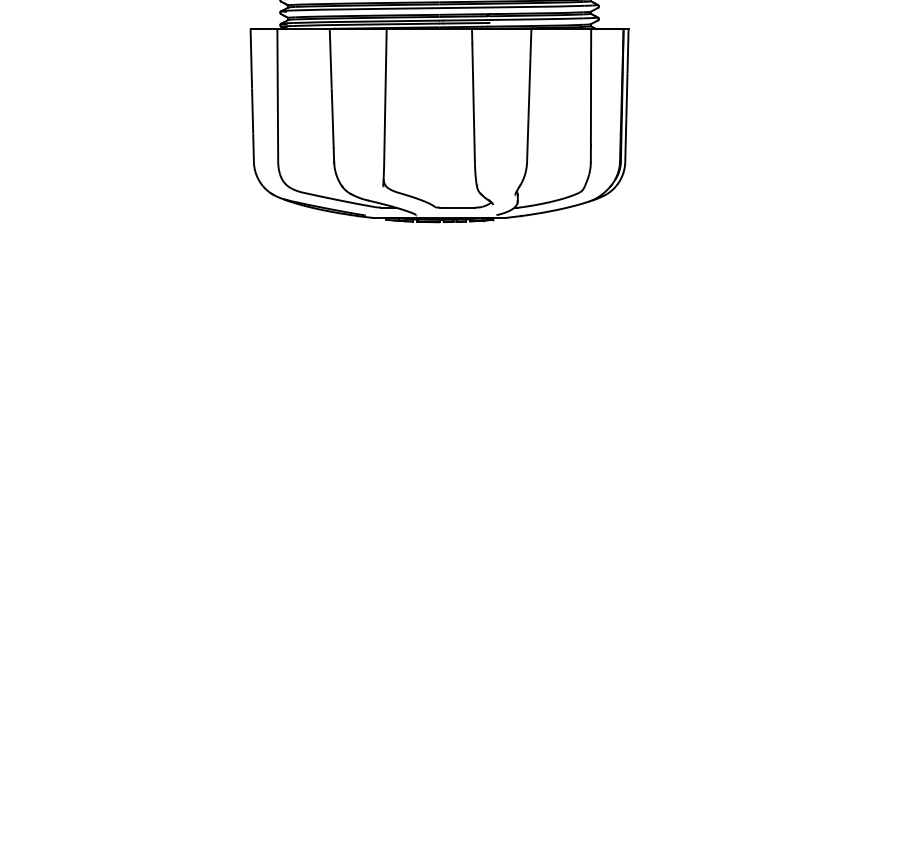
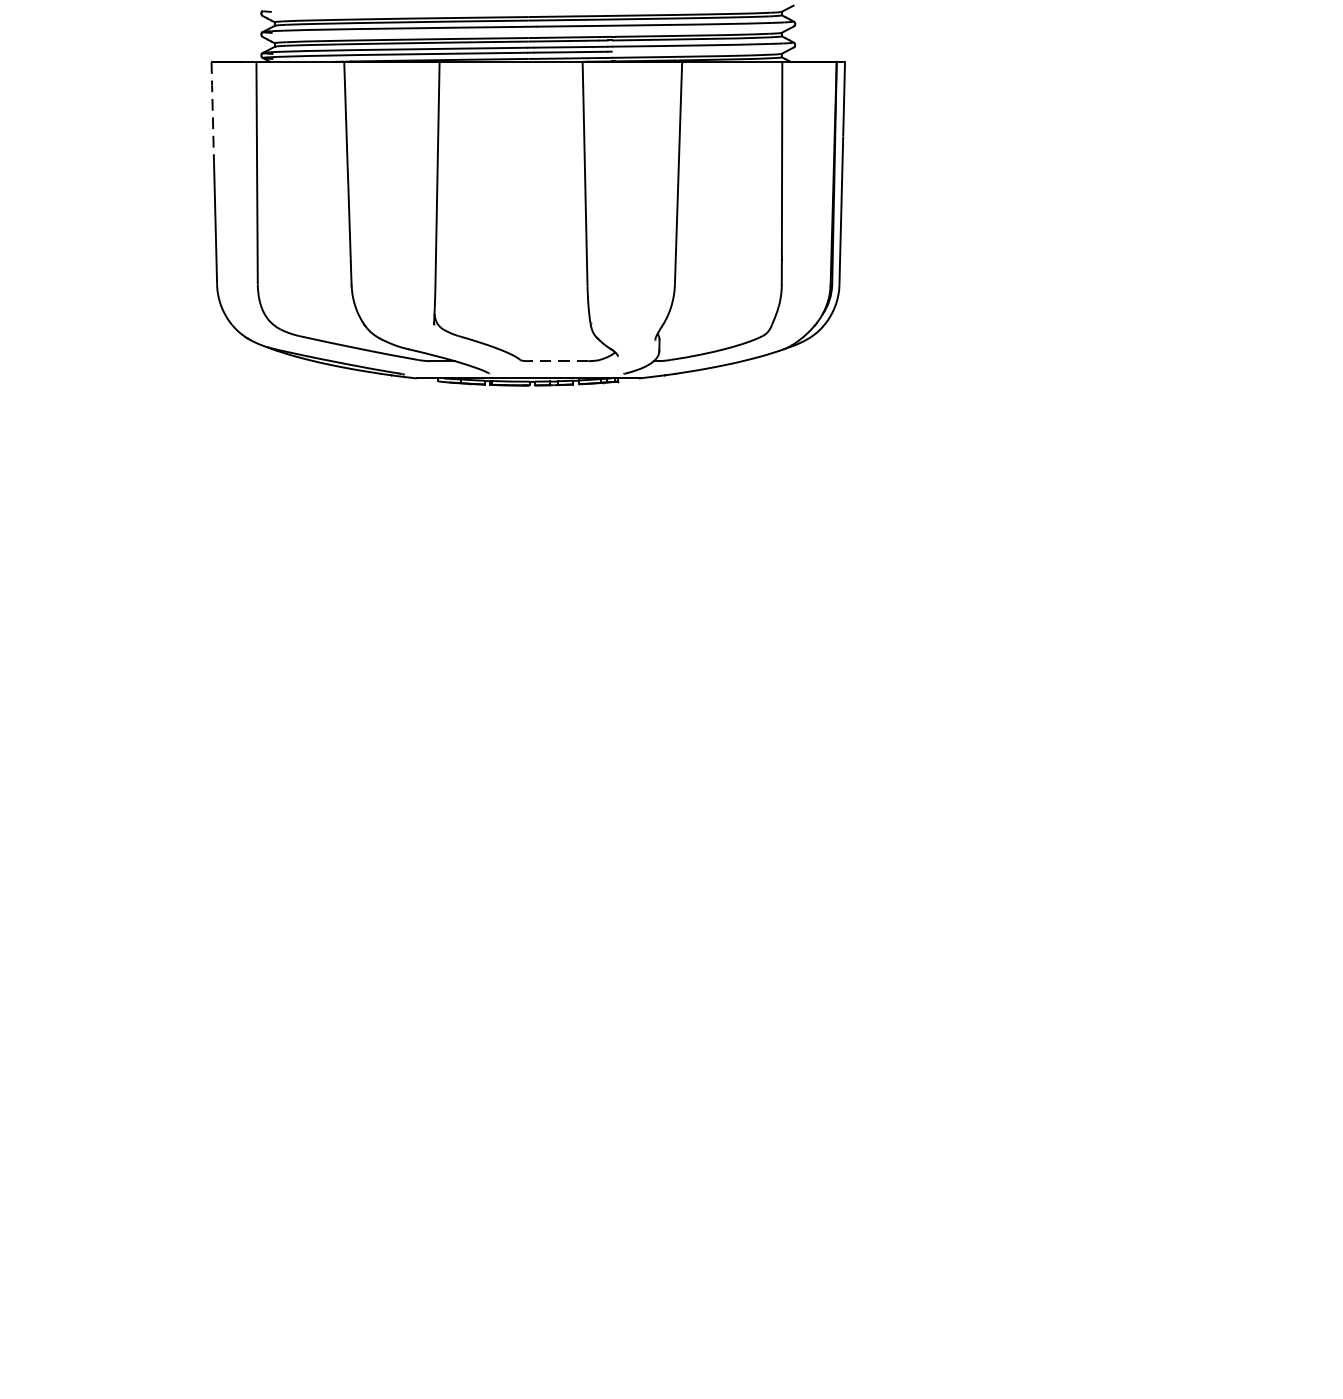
line: (251, 58) -> (213, 111), solid -> dashed
line: (457, 207) -> (558, 360), solid -> dashed

